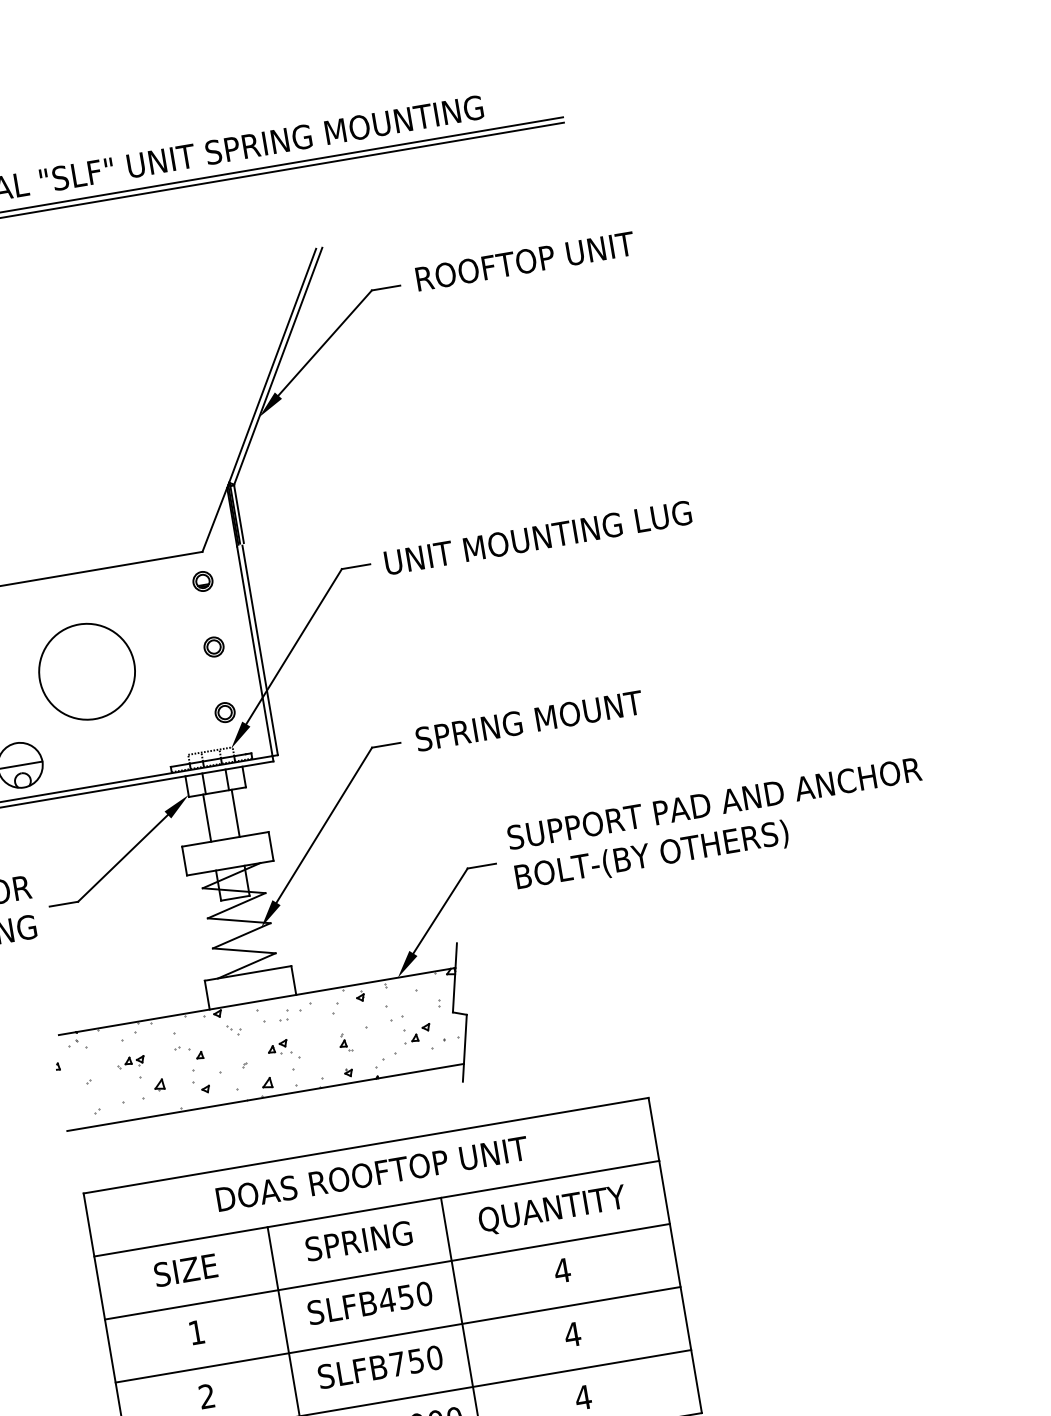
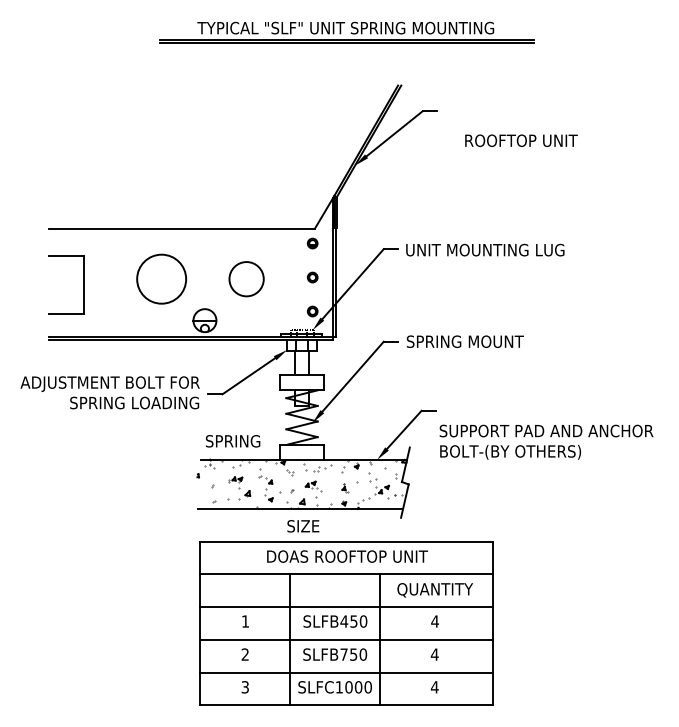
text: (525, 260) -> (521, 140), moved
circle: (86, 670) -> (246, 278), size x0.7
text: (717, 823) -> (546, 441), moved
text: (359, 1241) -> (233, 441), moved
text: (186, 1270) -> (303, 526), moved

